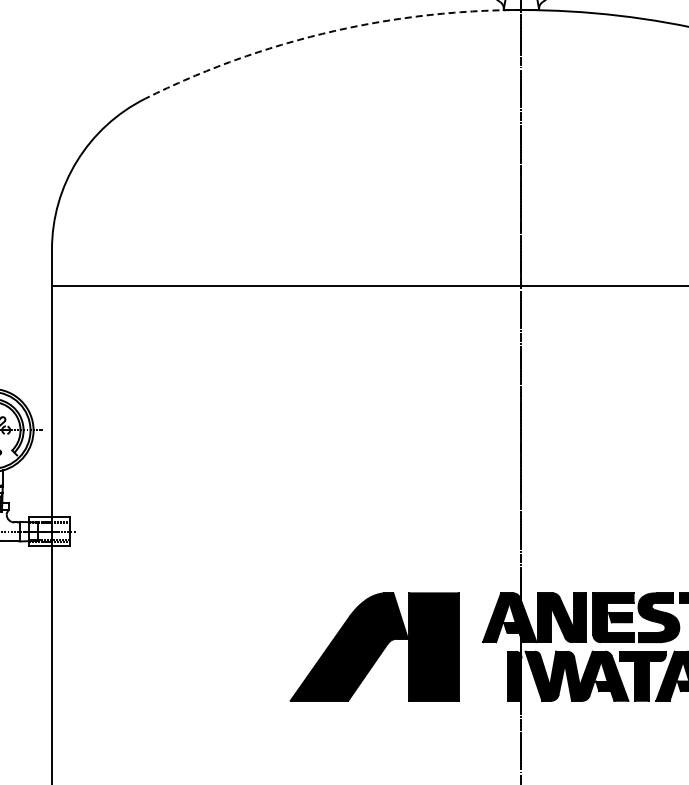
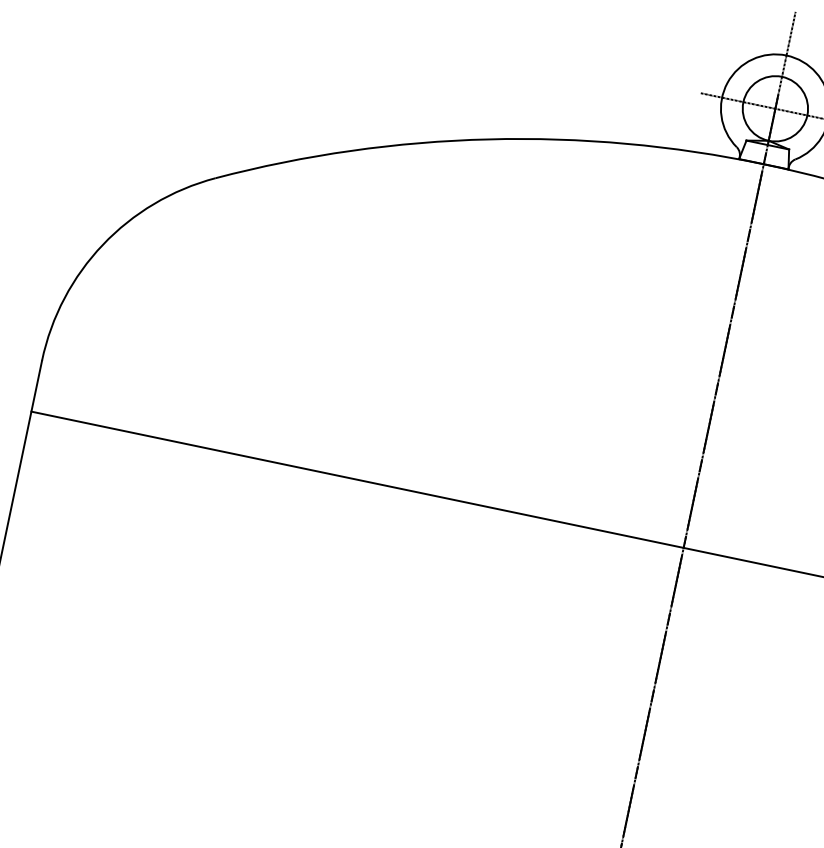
arc: (328, 32) -> (489, 139), dashed -> solid

